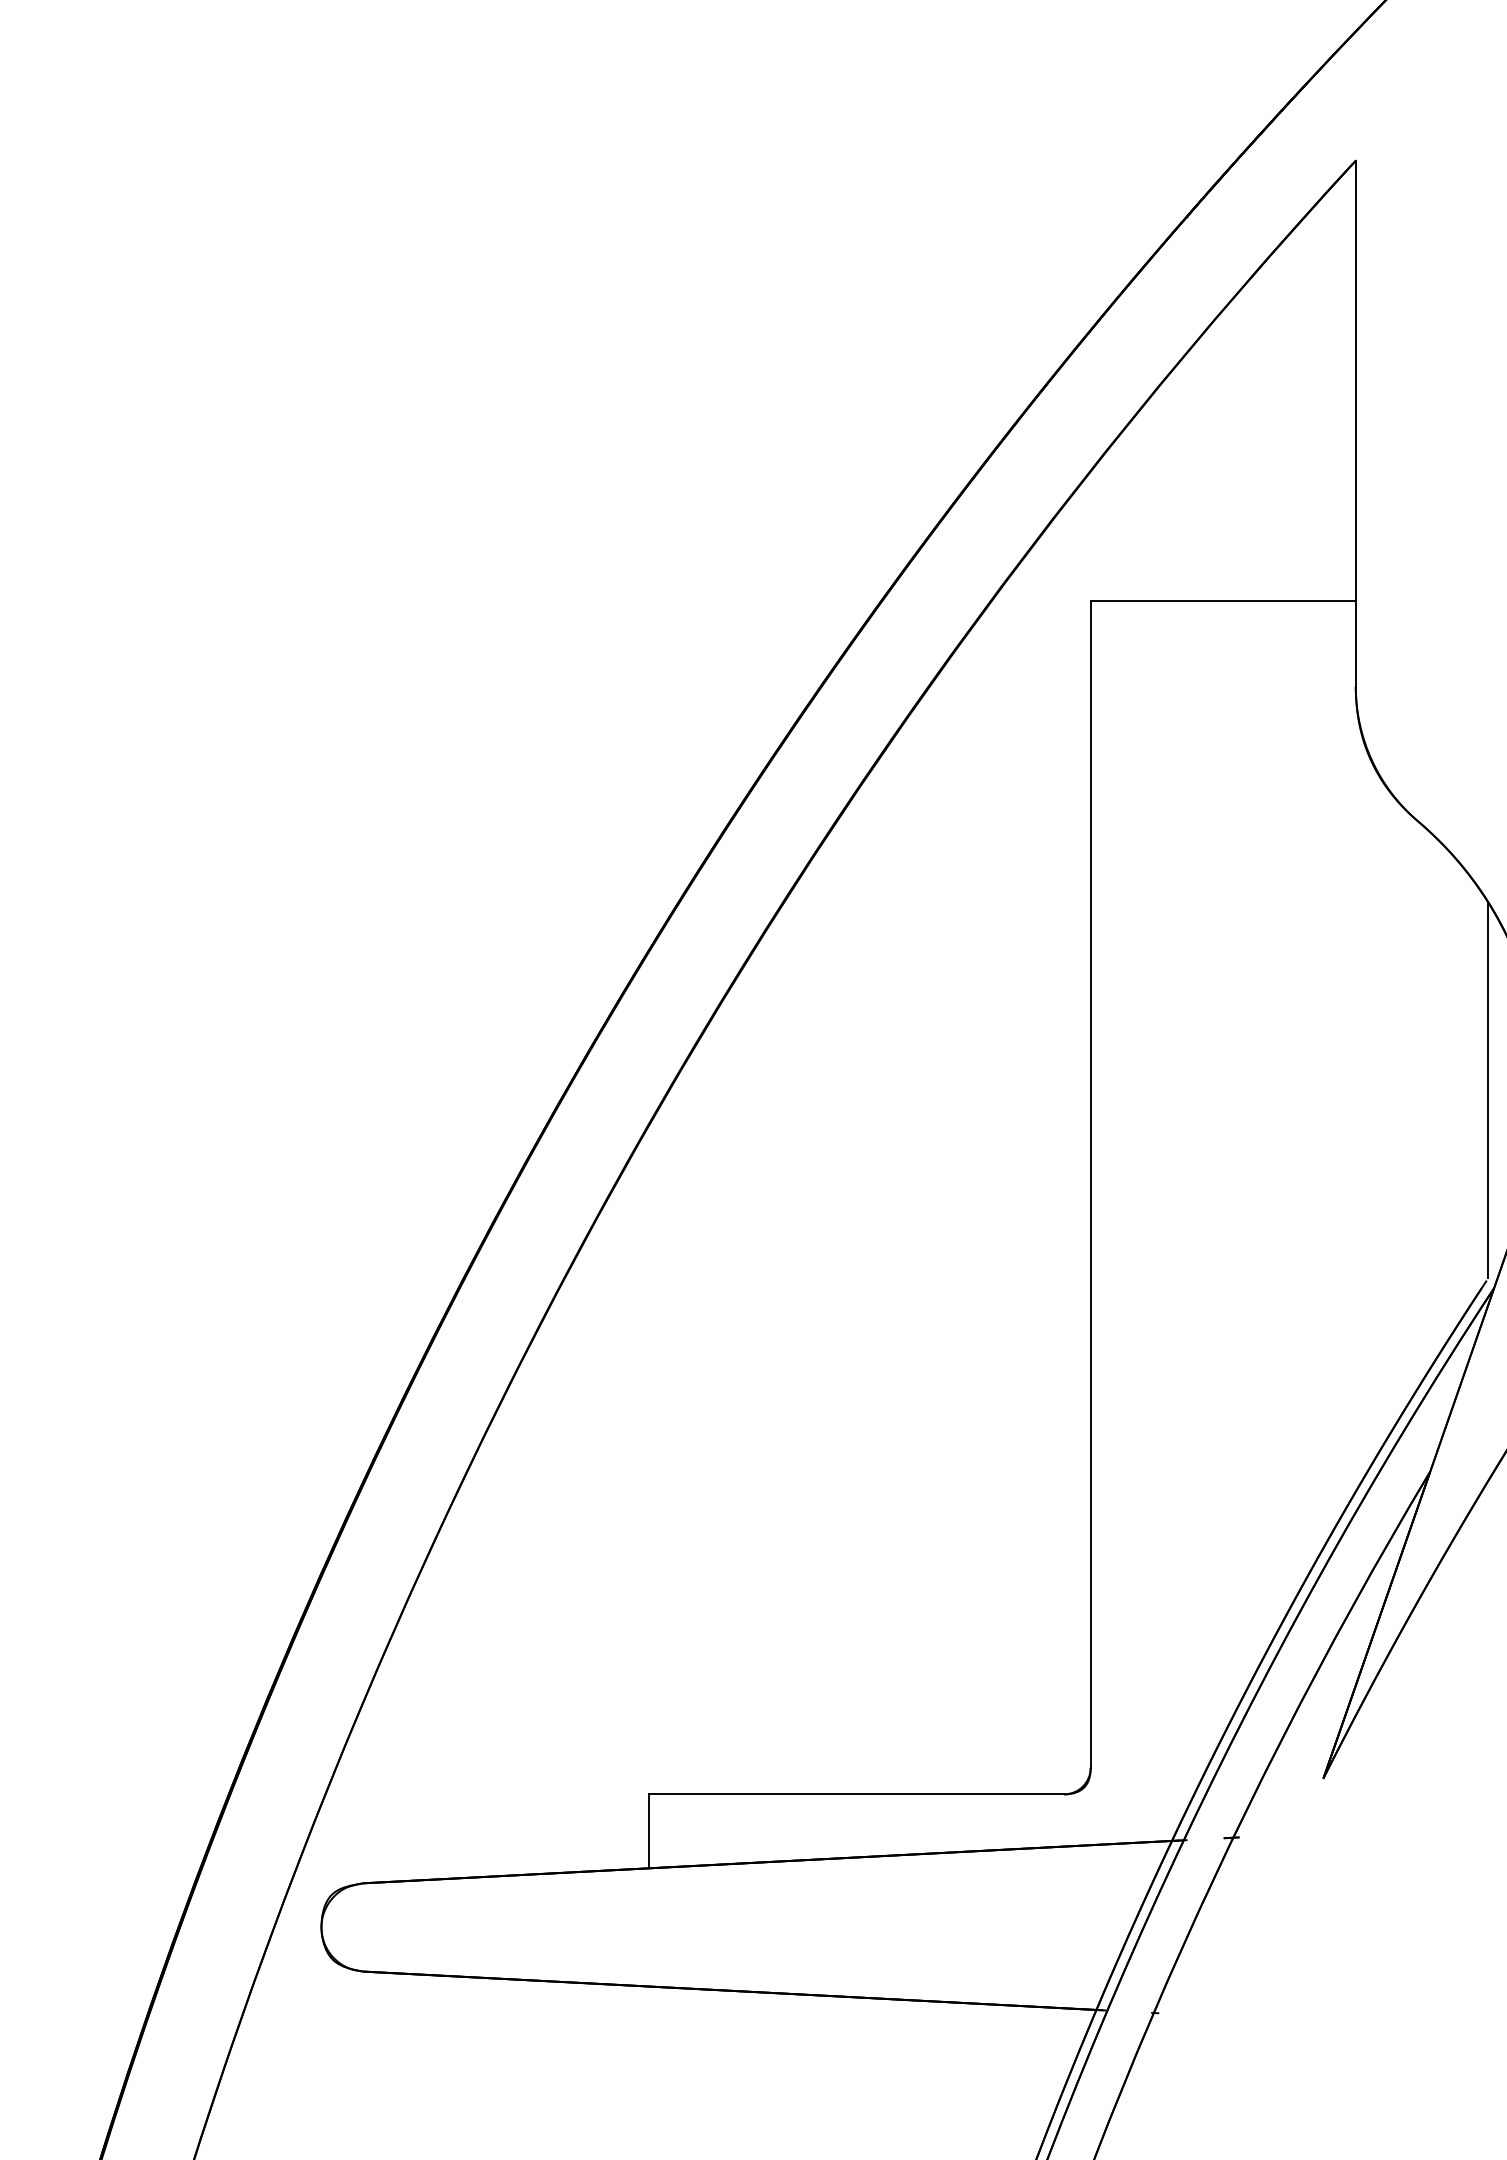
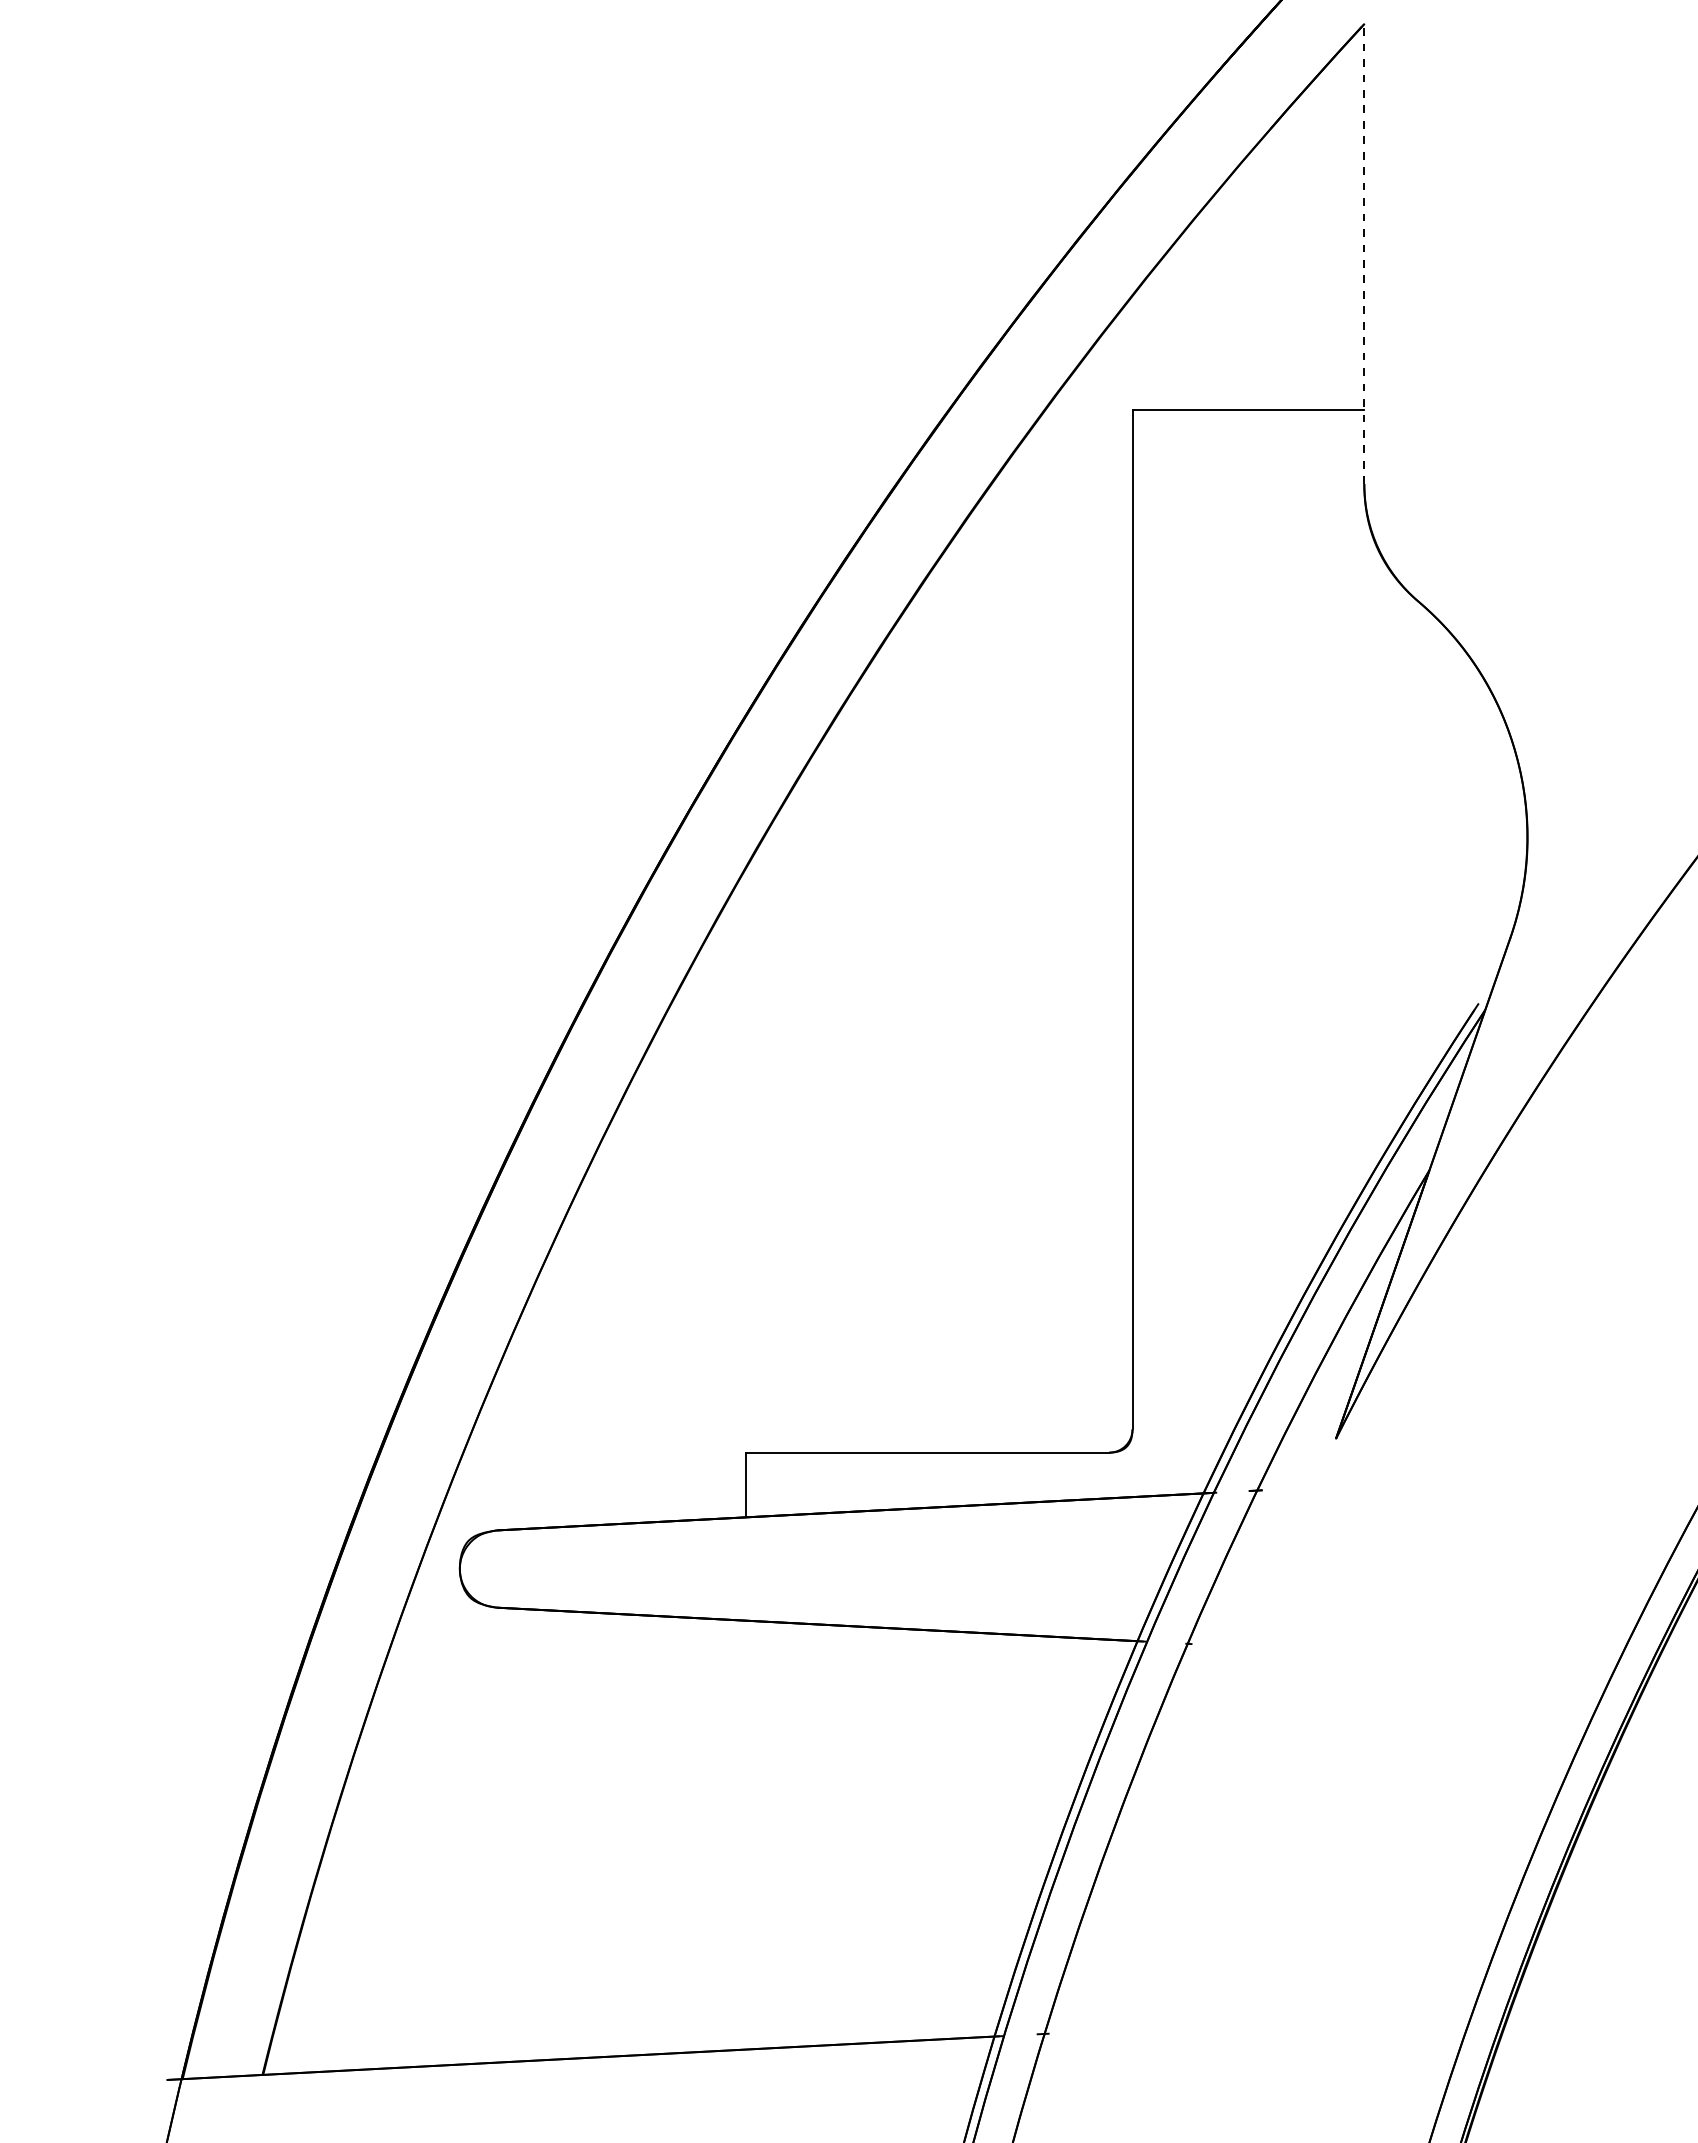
line: (1356, 424) -> (1364, 254), solid -> dashed
line: (1488, 1090) -> (1480, 837), removed

